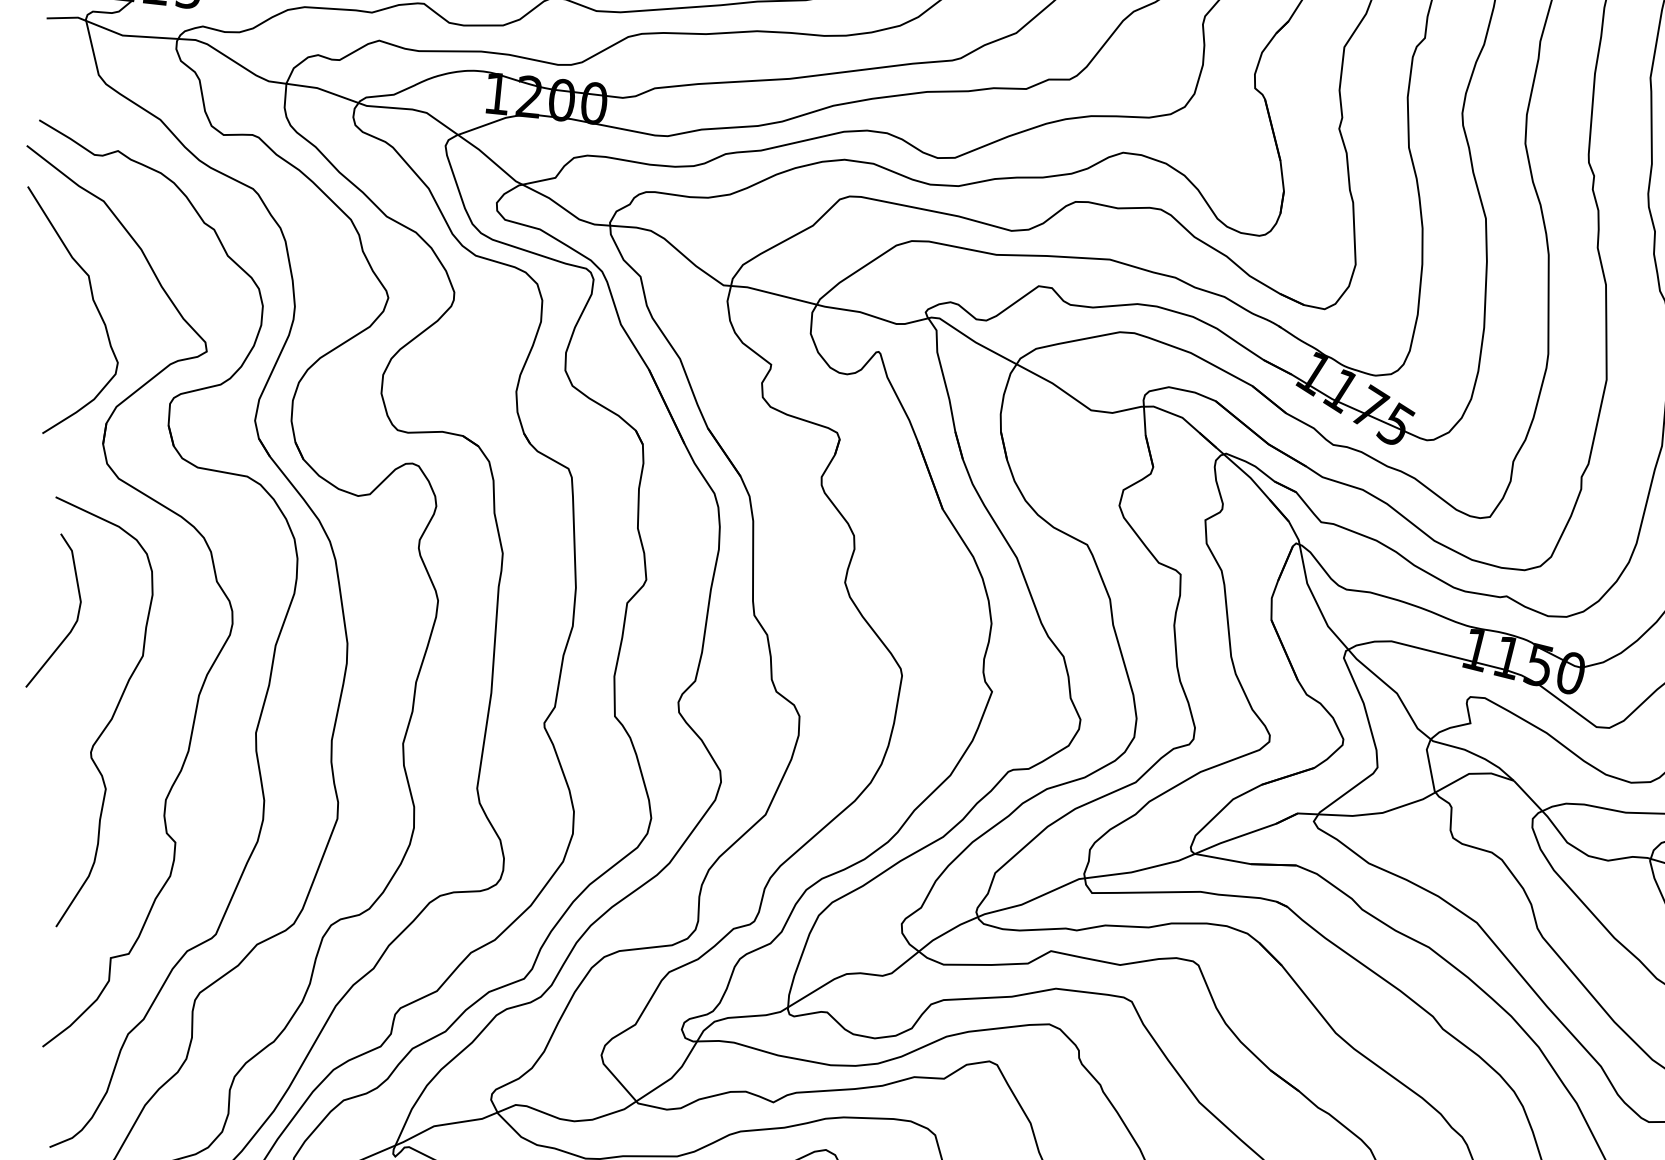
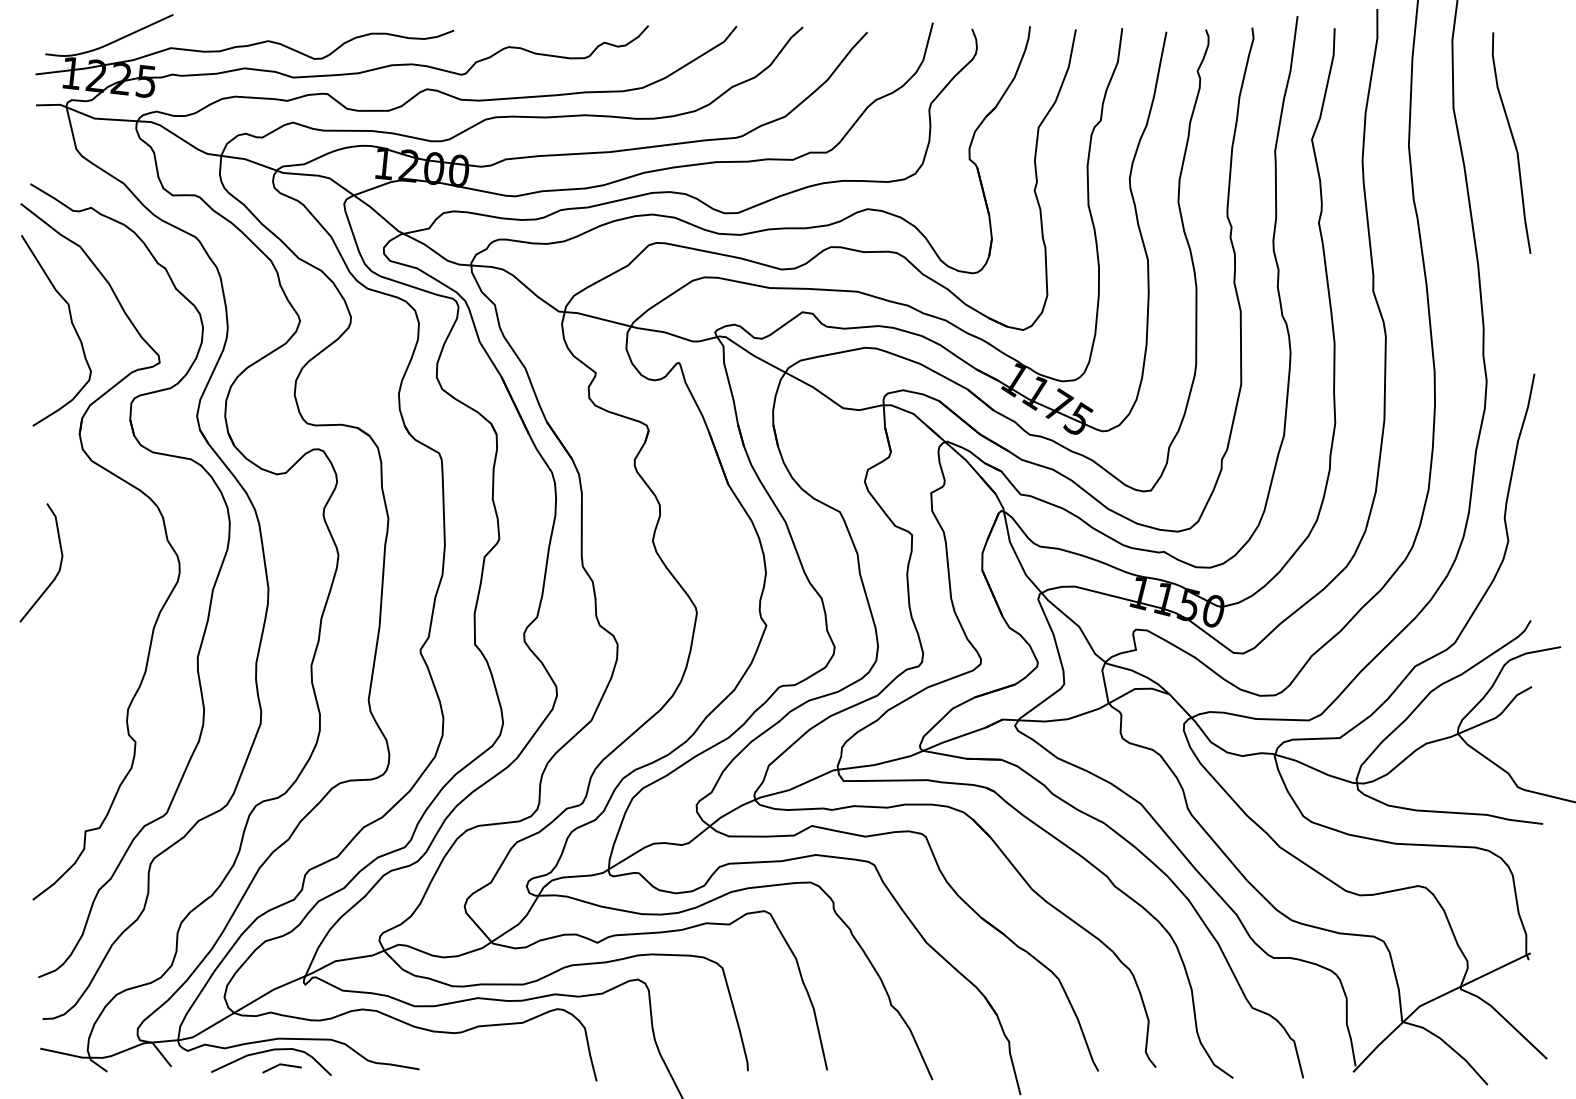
curve: (111, 714) -> (86, 643), removed

